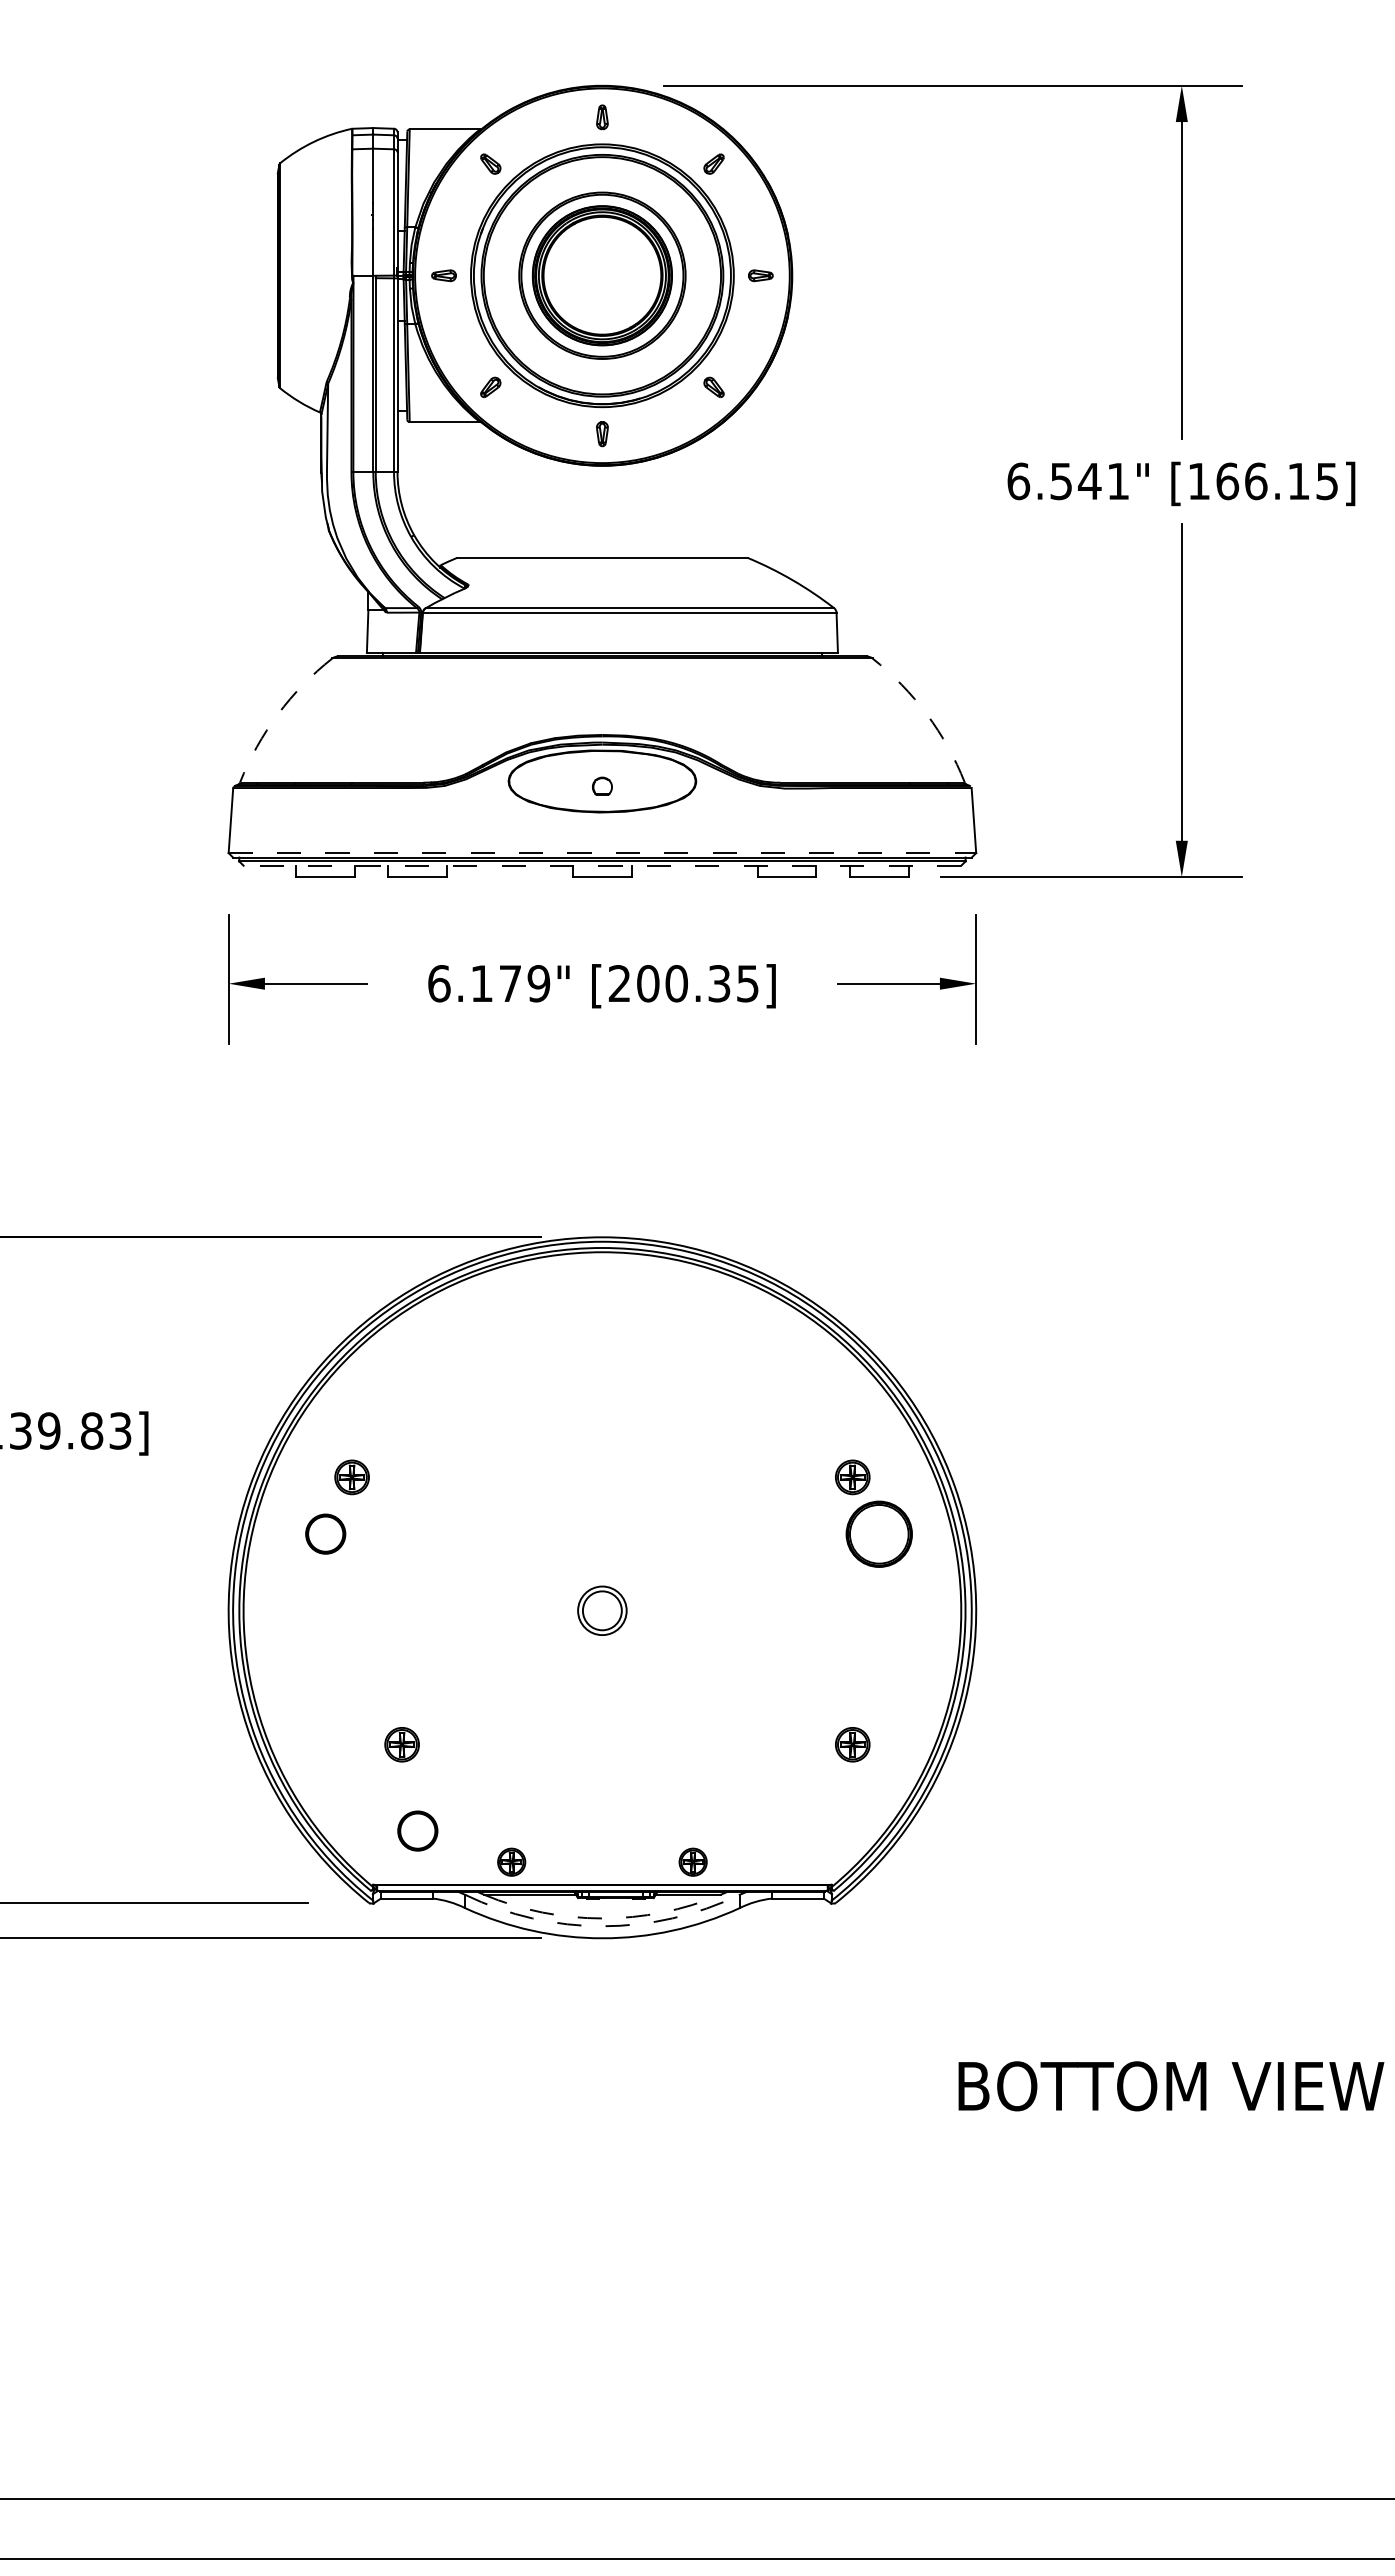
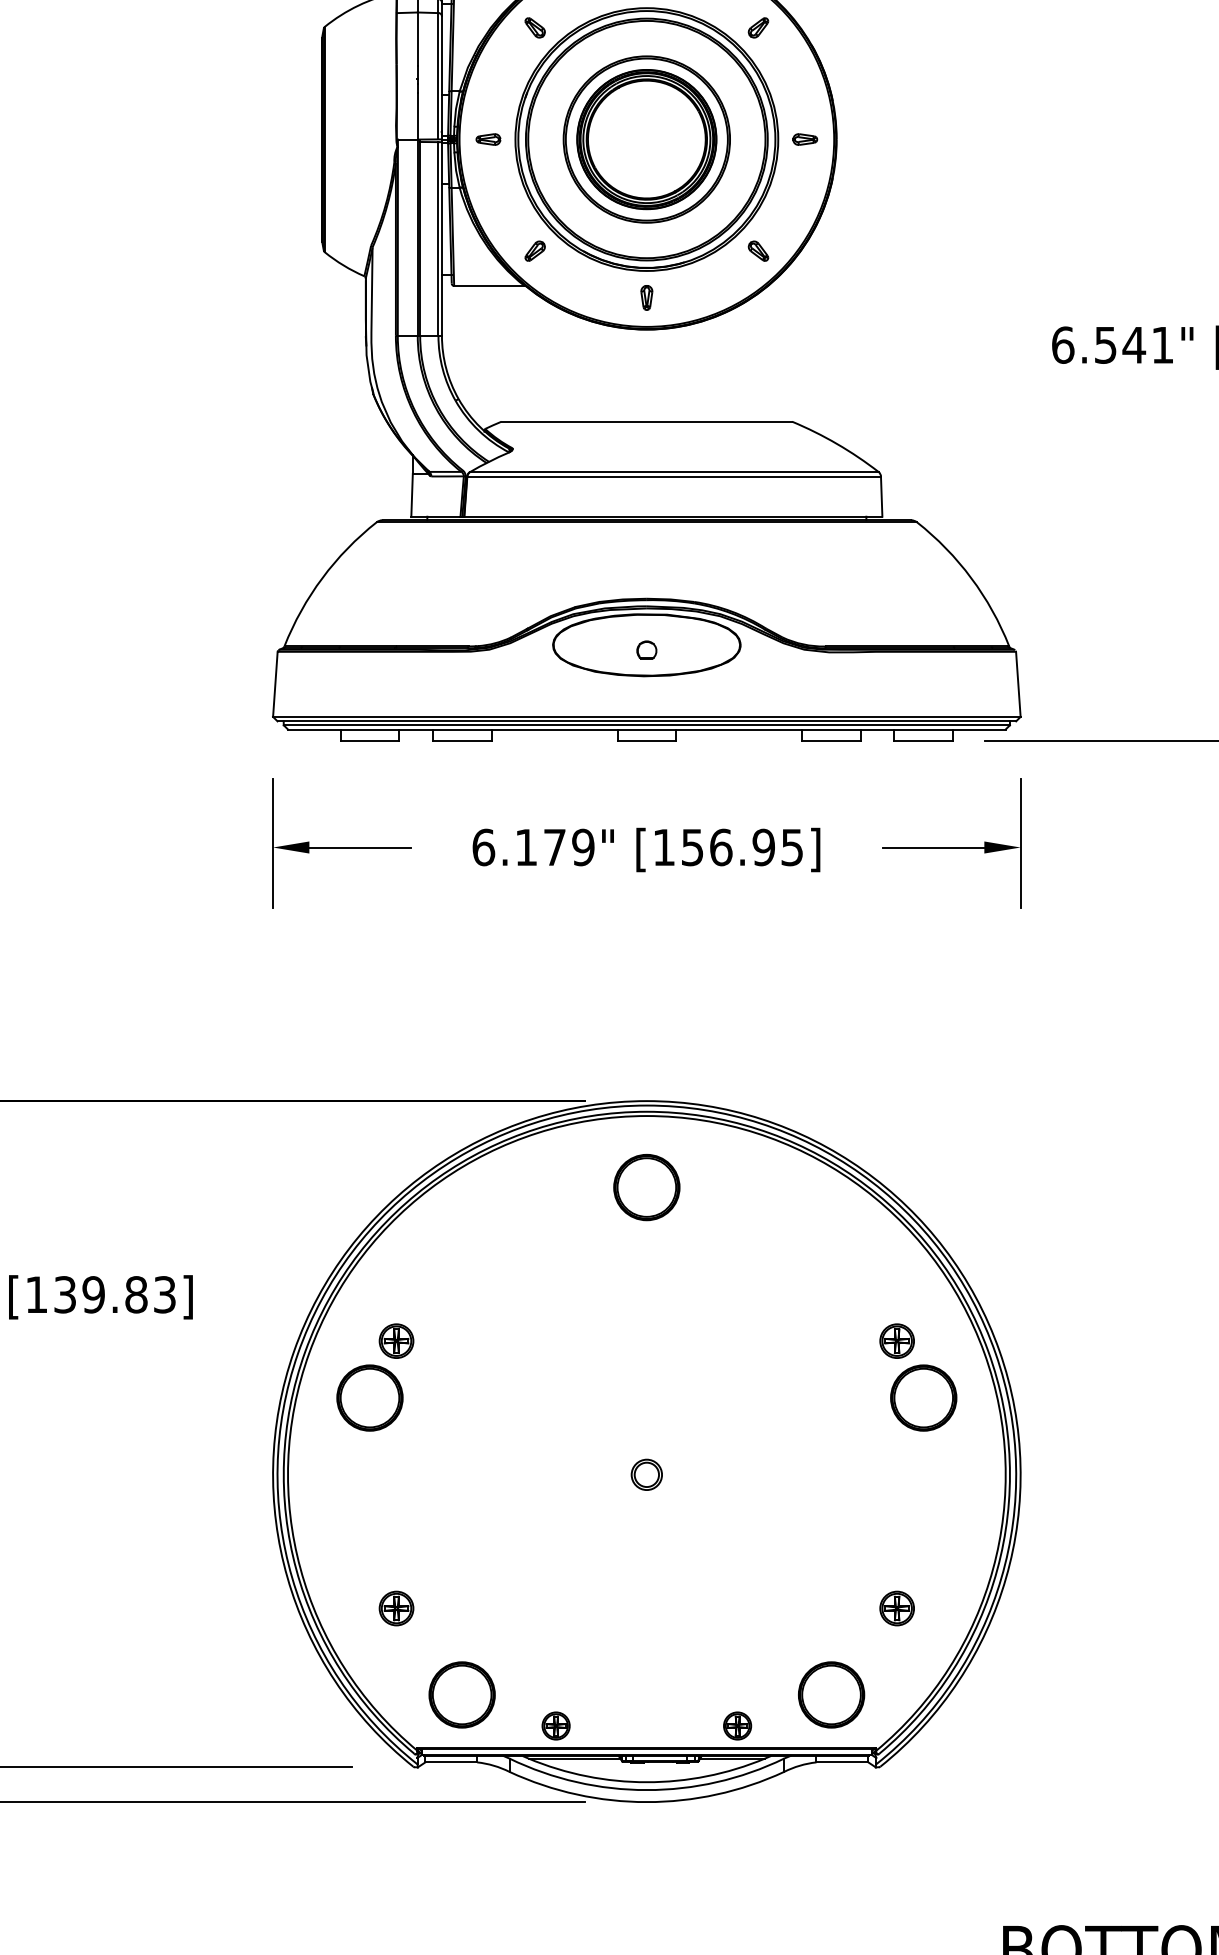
arc: (277, 714) -> (321, 578), dashed -> solid
arc: (926, 714) -> (970, 578), dashed -> solid
line: (602, 853) -> (646, 717), dashed -> solid
line: (602, 865) -> (646, 729), dashed -> solid
text: (669, 983) -> (713, 847), [200.35] -> [156.95]
part: (601, 1323) -> (645, 1187), added
part: (325, 1533) -> (369, 1397), size x1.67
part: (602, 1611) -> (646, 1475), size x0.62
part: (401, 1744) -> (395, 1608), moved
part: (417, 1830) -> (461, 1694), size x1.67
part: (786, 1830) -> (830, 1694), added
arc: (602, 1918) -> (646, 1782), dashed -> solid
arc: (602, 1926) -> (646, 1790), dashed -> solid

